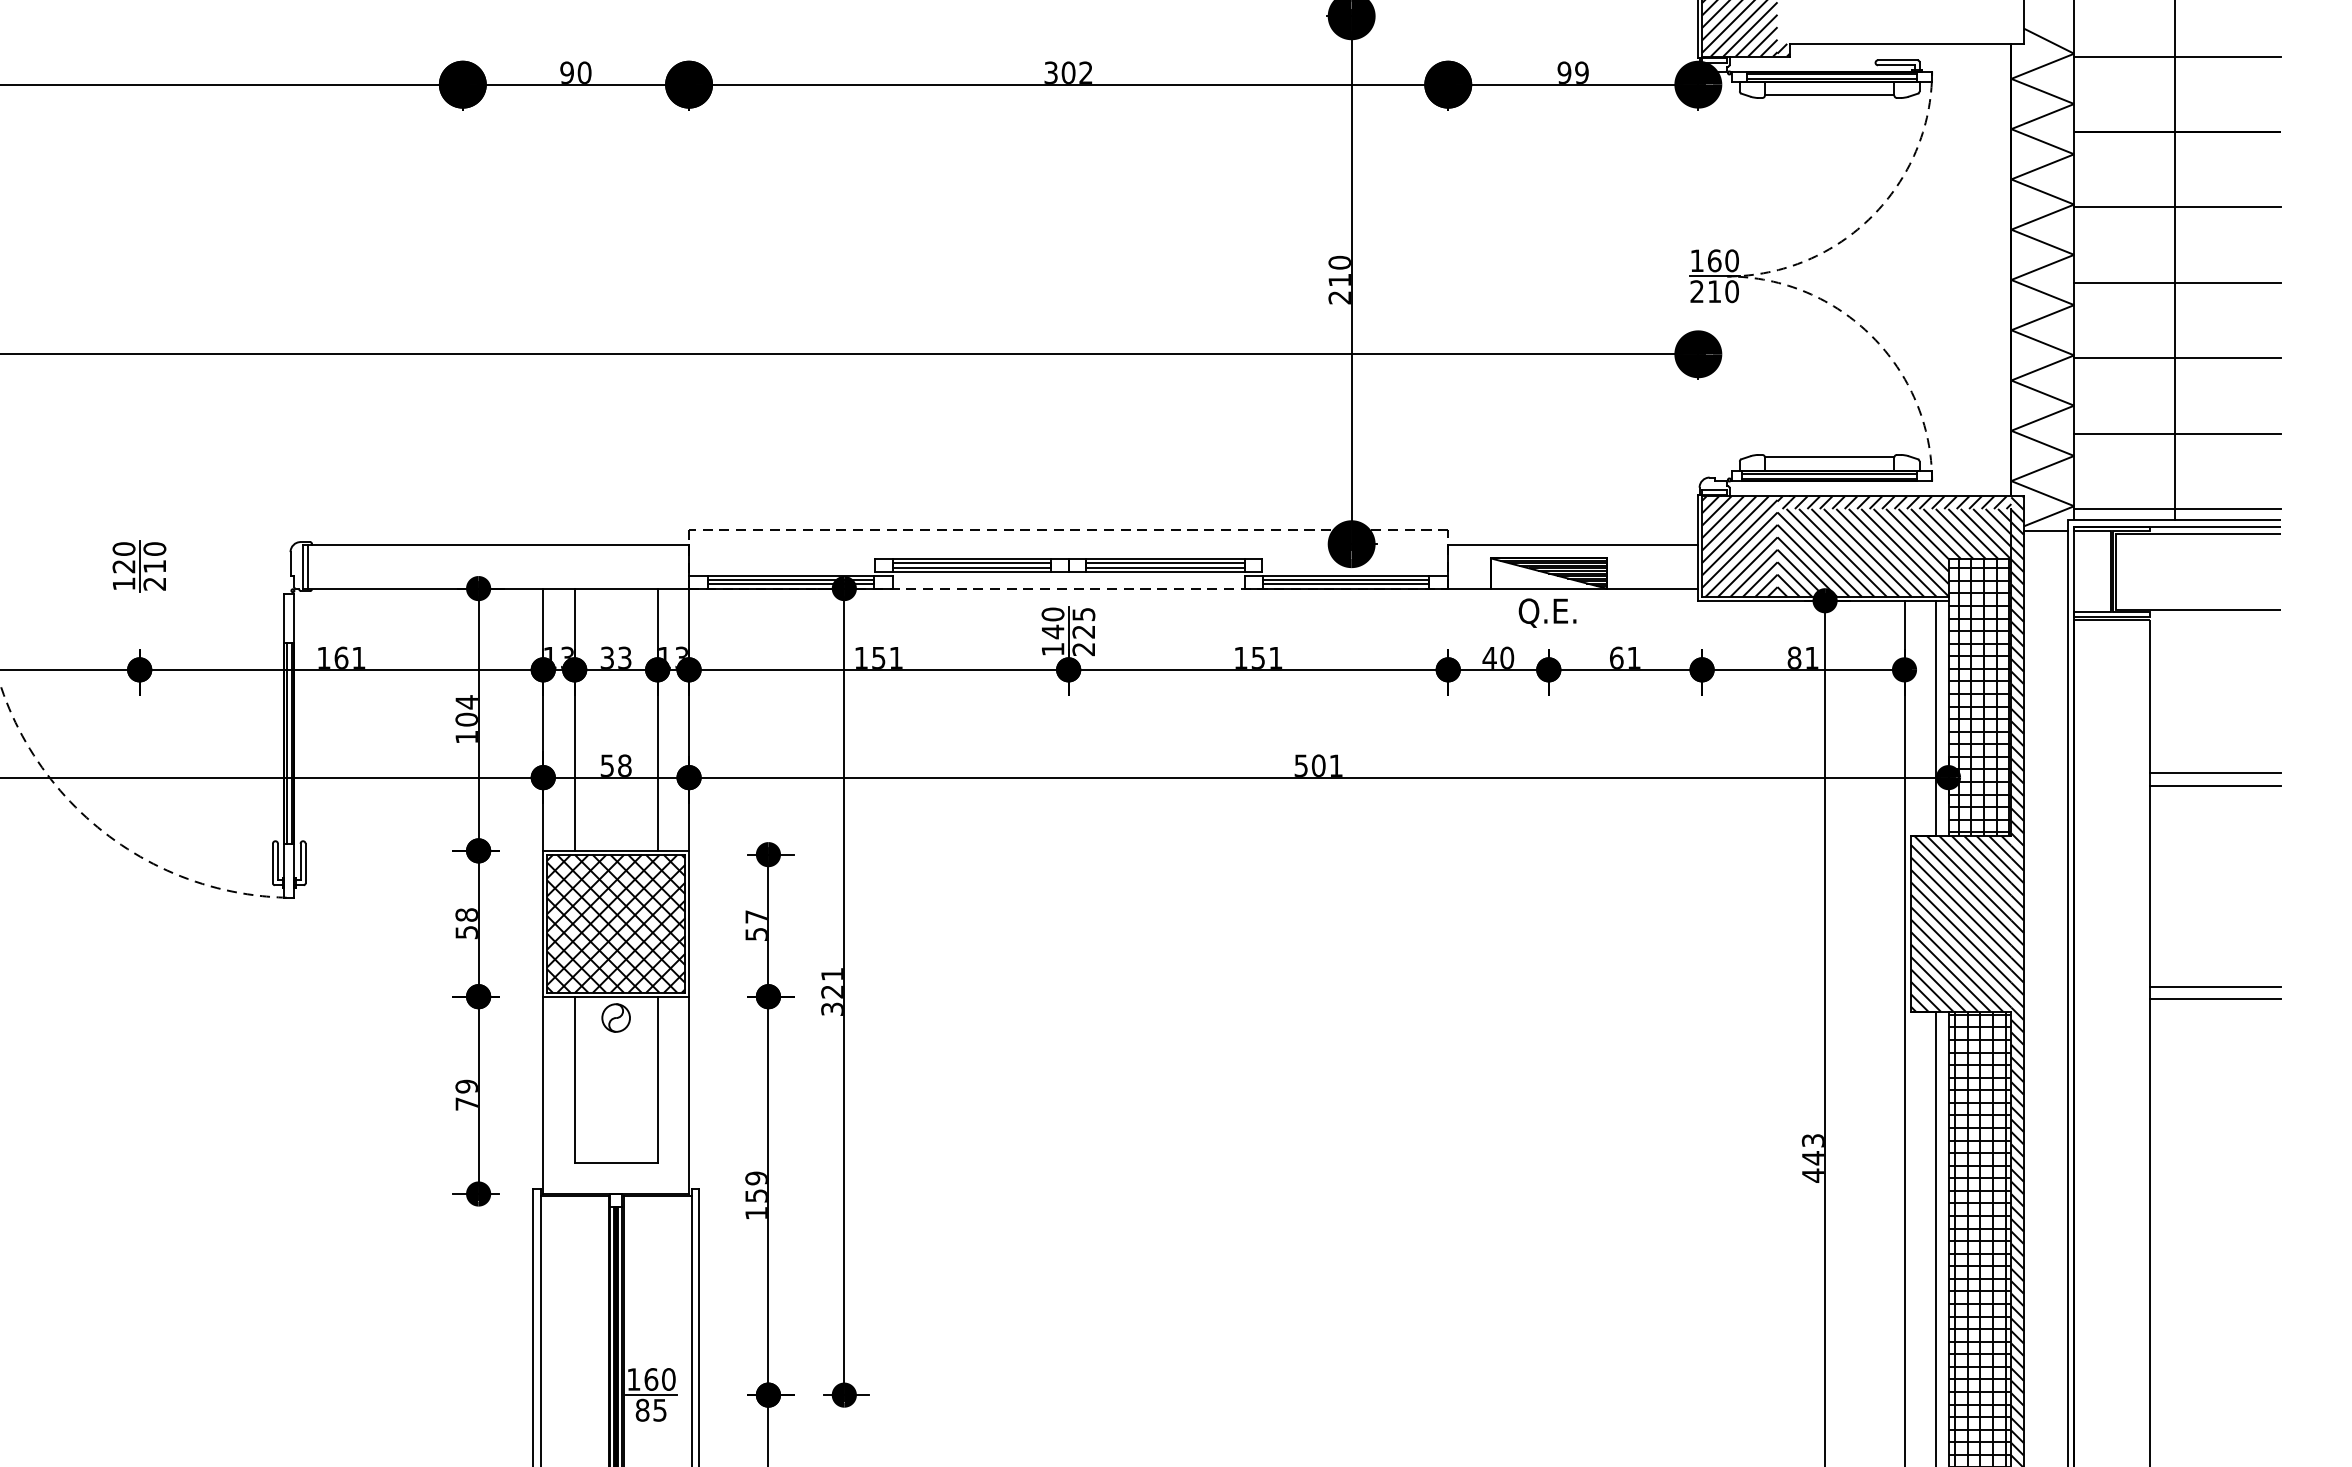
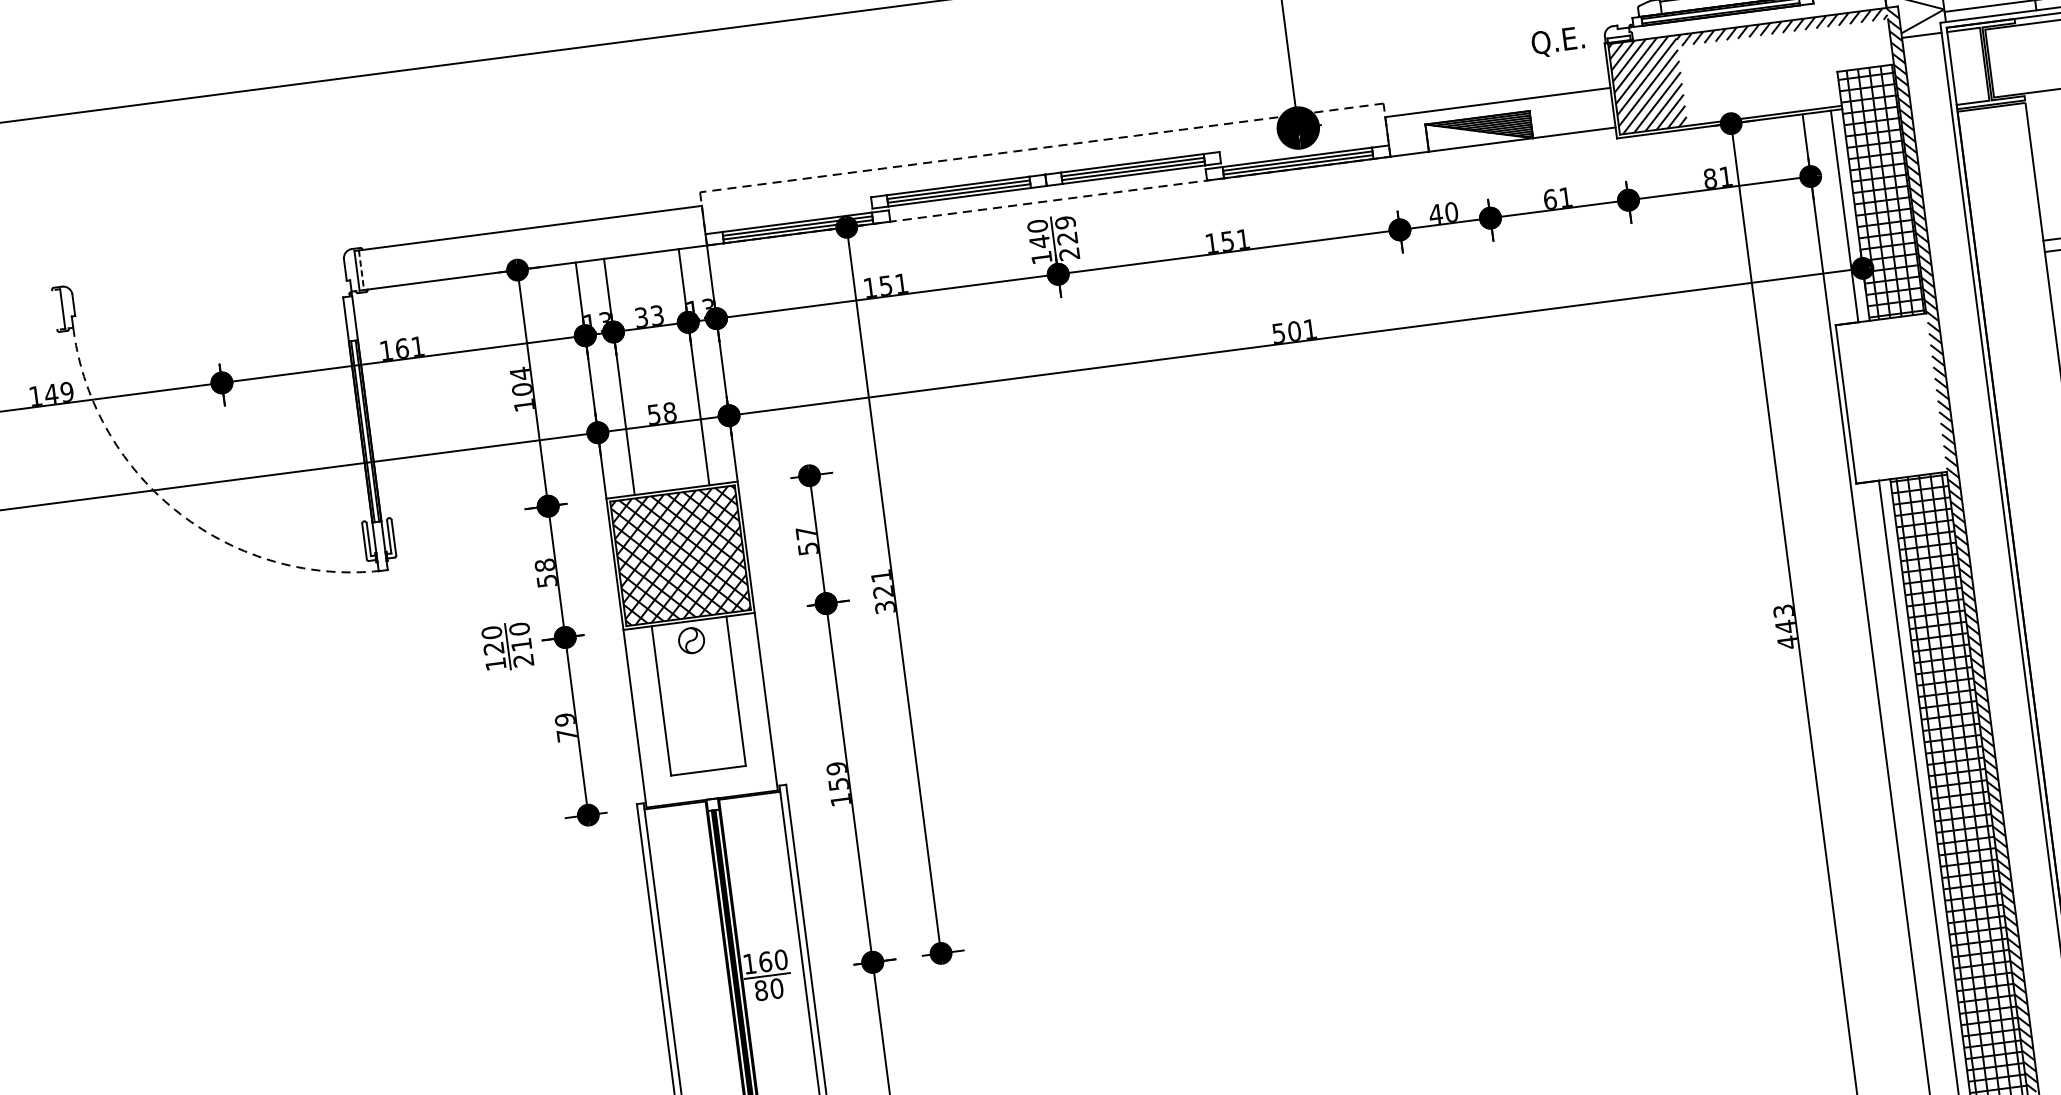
hatch: (1894, 552) -> (1787, 72), removed
part: (139, 566) -> (507, 646), moved
line: (308, 566) -> (361, 270), solid -> dashed
text: (1547, 612) -> (1557, 41), moved
text: (1083, 614) -> (1065, 222), 225 -> 229
hatch: (1960, 923) -> (1890, 398), removed
text: (659, 1409) -> (776, 987), 85 -> 80

